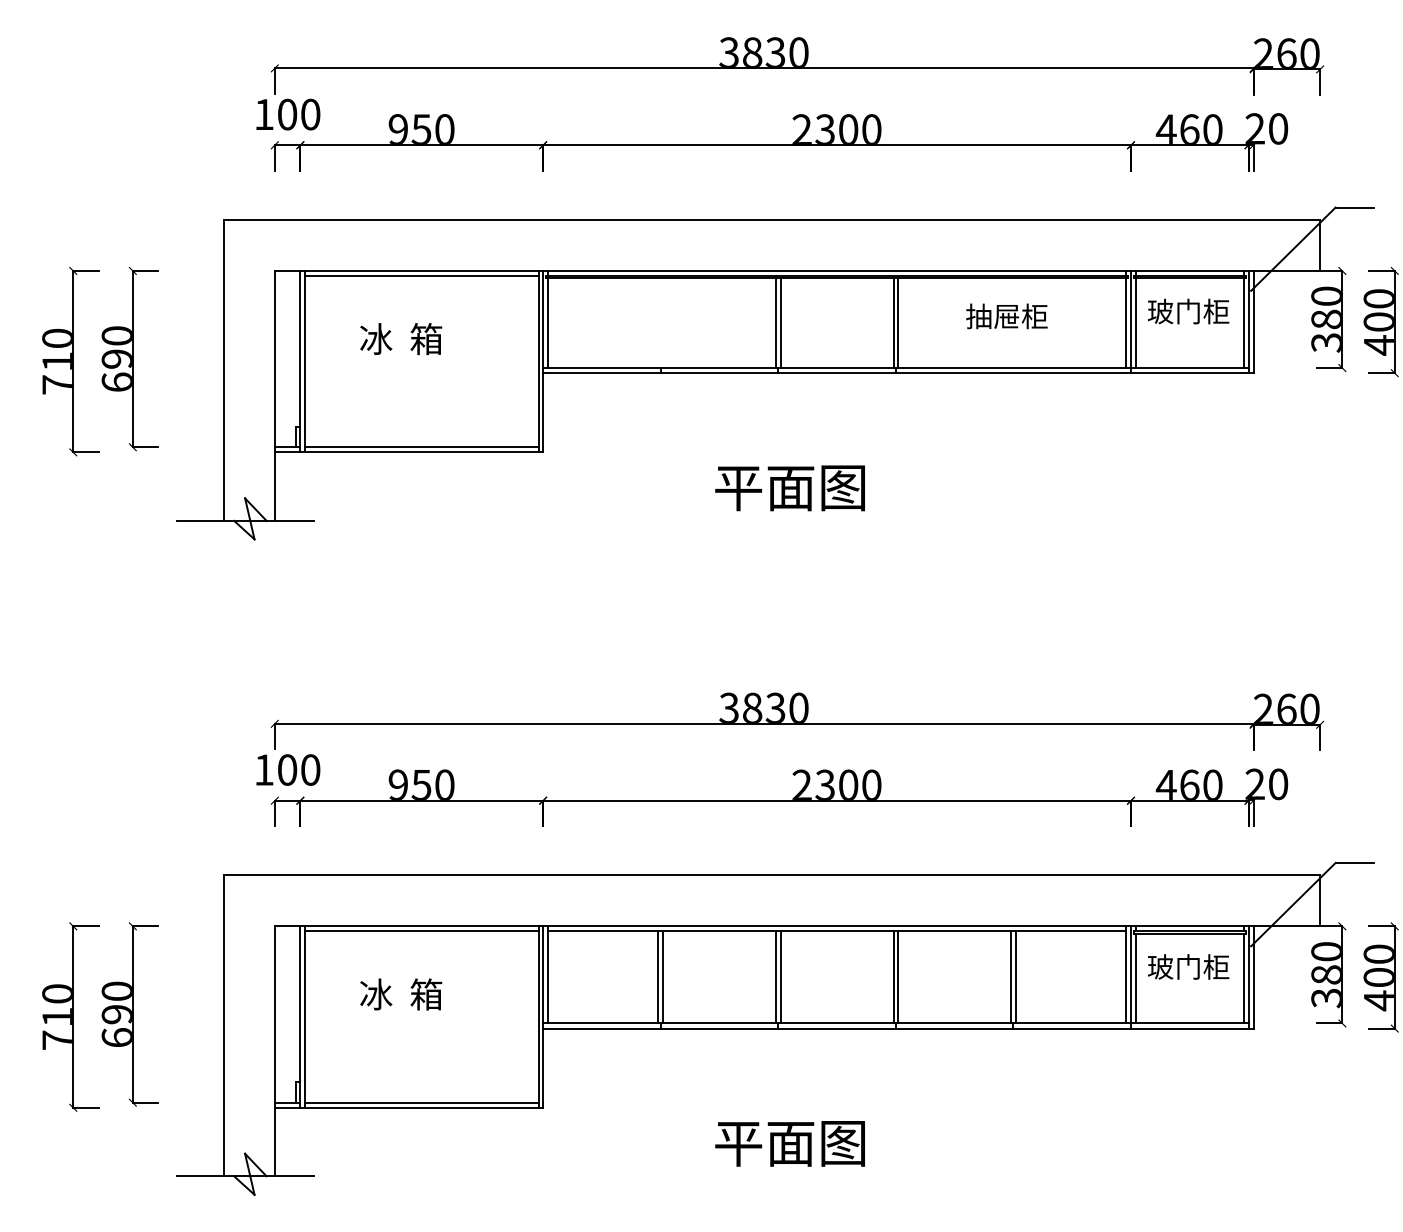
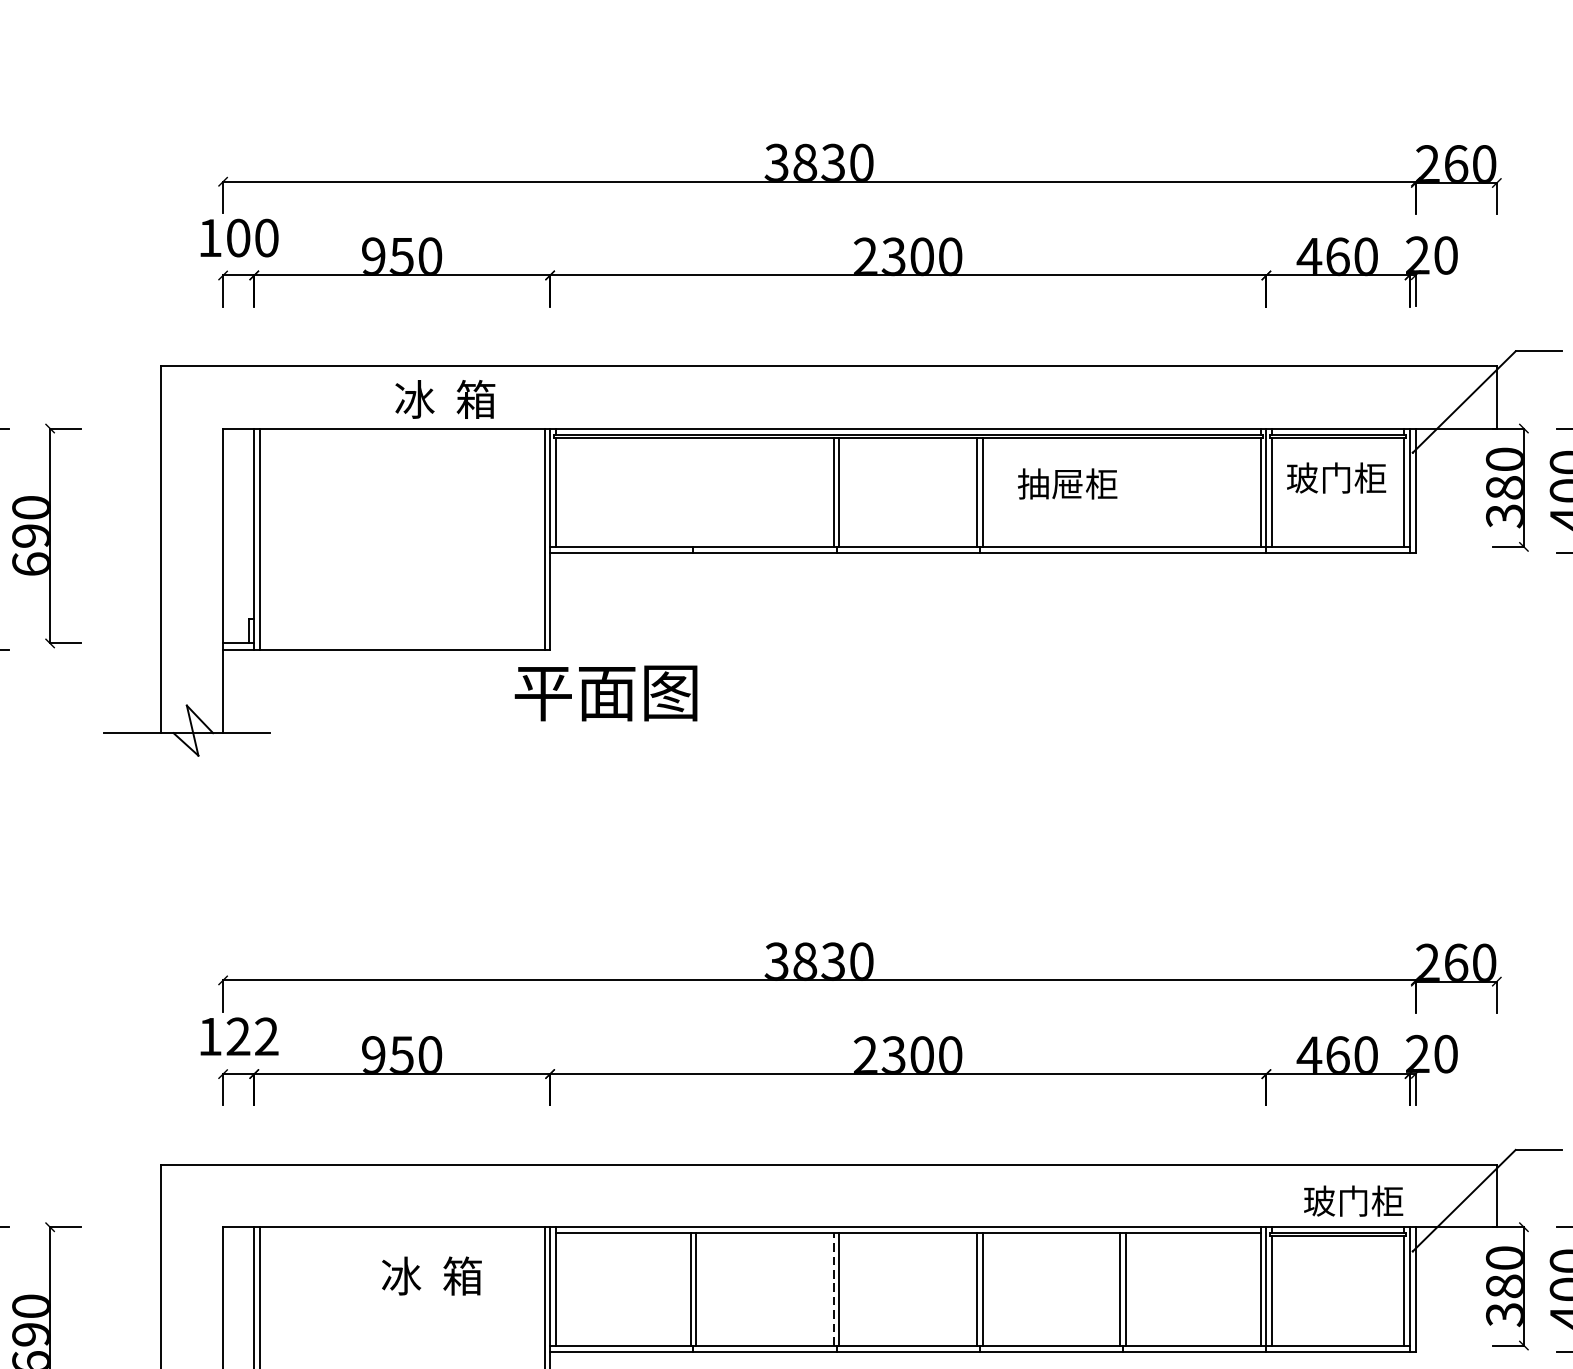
line: (421, 275) -> (401, 434), removed
text: (1006, 316) -> (1067, 484), moved
text: (401, 339) -> (445, 400), moved
line: (421, 447) -> (401, 643), removed
text: (789, 488) -> (605, 693), moved
text: (298, 769) -> (251, 1036), 100 -> 122
line: (421, 930) -> (401, 1232), removed
text: (1188, 966) -> (1353, 1200), moved
line: (776, 976) -> (834, 1288), solid -> dashed
text: (401, 994) -> (432, 1276), moved

